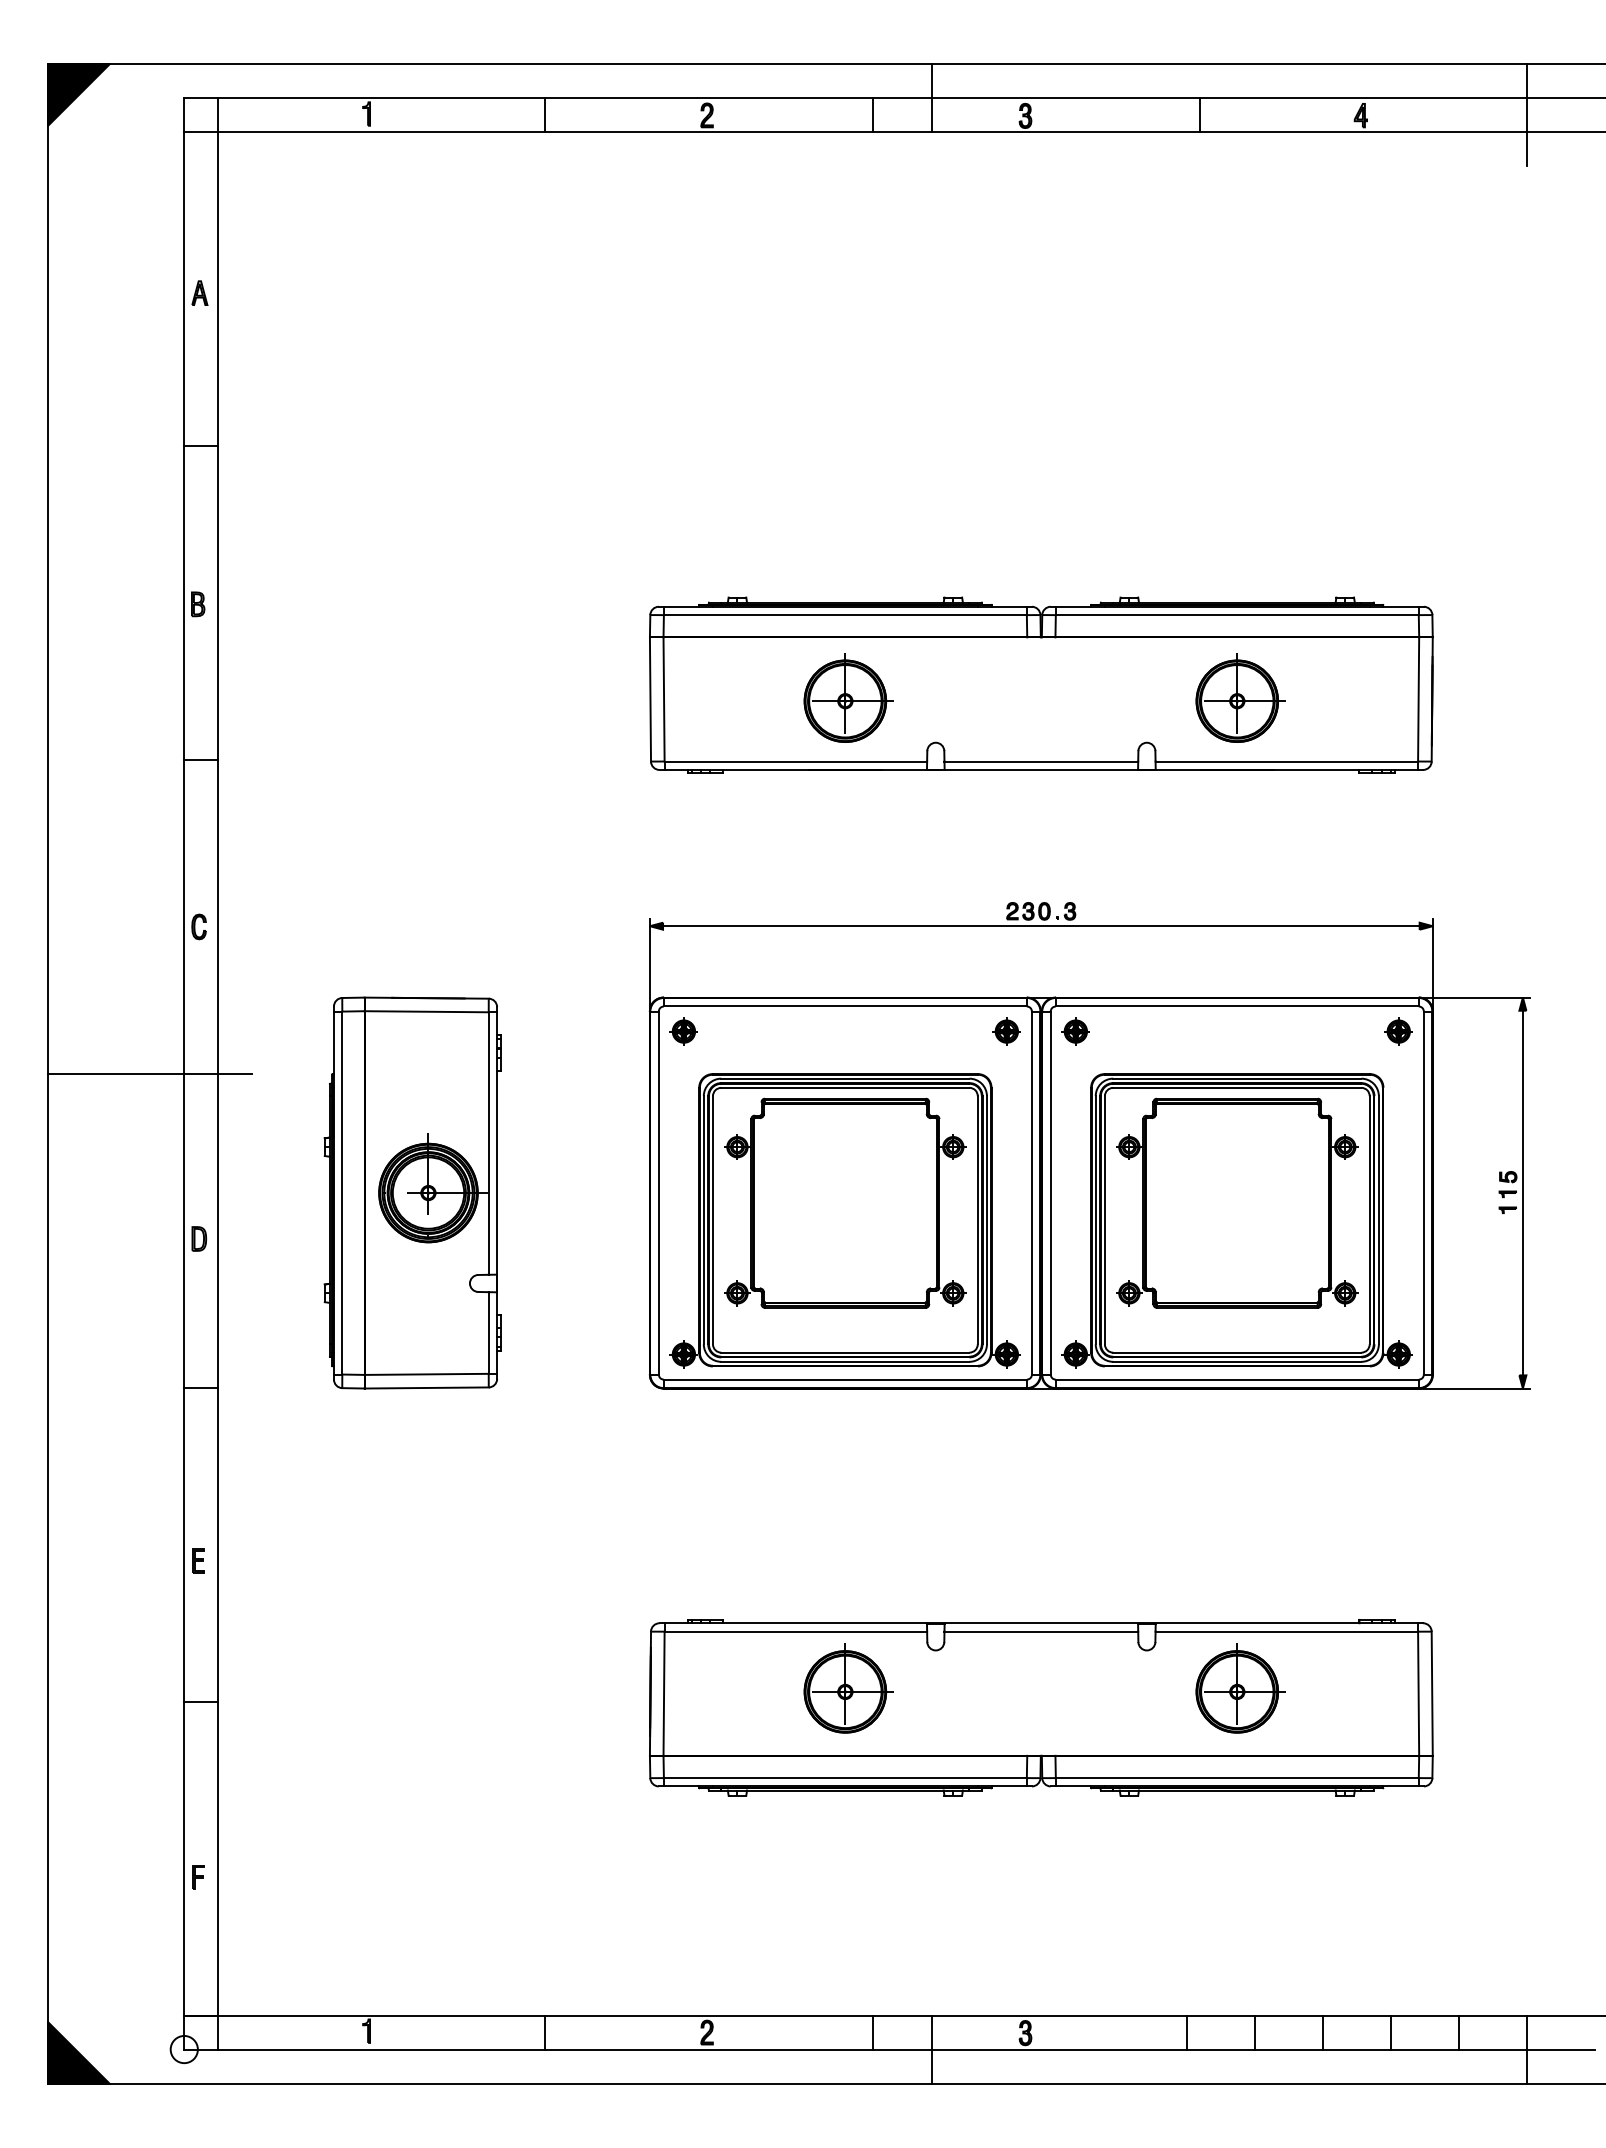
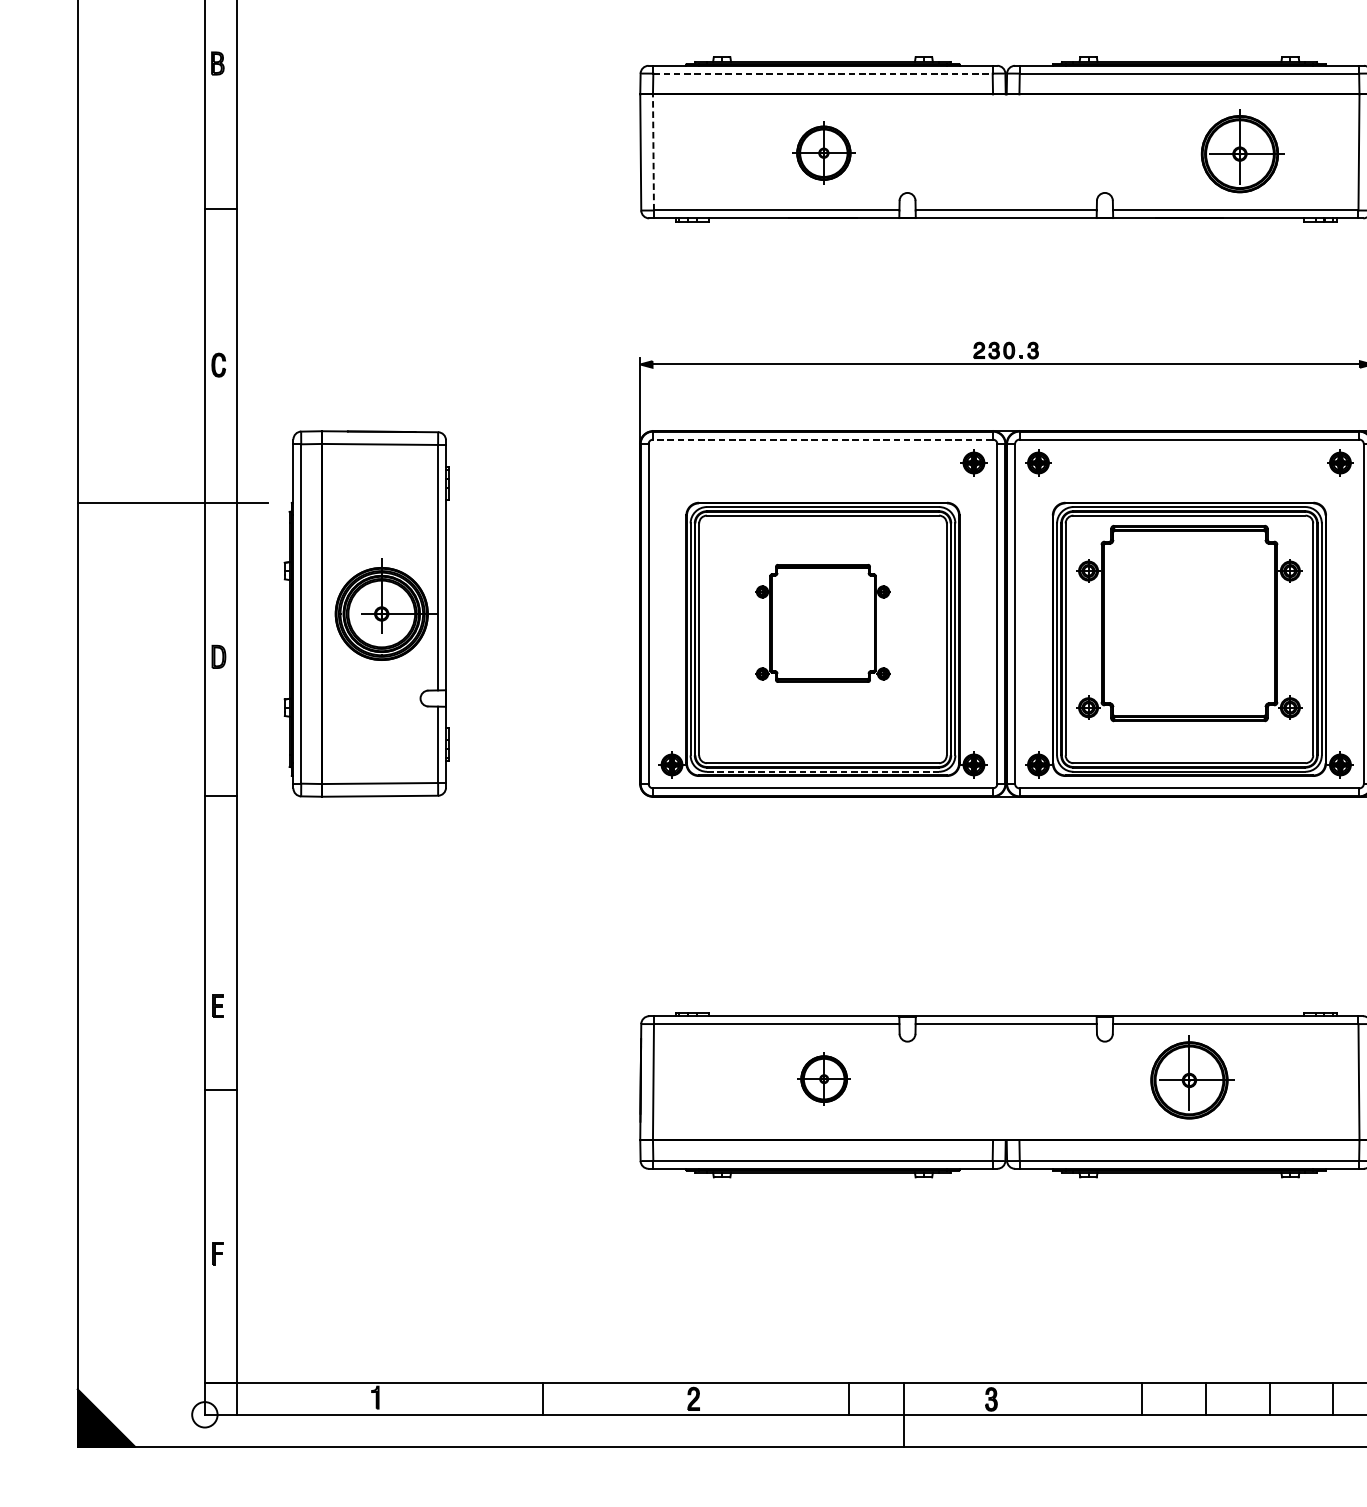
line: (845, 615) -> (823, 73), solid -> dashed
part: (848, 697) -> (825, 150), size x0.7
part: (1240, 697) -> (1242, 150), moved
line: (664, 698) -> (653, 151), solid -> dashed
line: (844, 1006) -> (822, 439), solid -> dashed
part: (683, 1031) -> (671, 462), removed
part: (412, 1192) -> (366, 613), moved
part: (845, 1202) -> (823, 622), size x0.6
line: (845, 1361) -> (823, 771), solid -> dashed
part: (198, 1560) -> (218, 1006), moved
part: (848, 1688) -> (825, 1077), size x0.6

